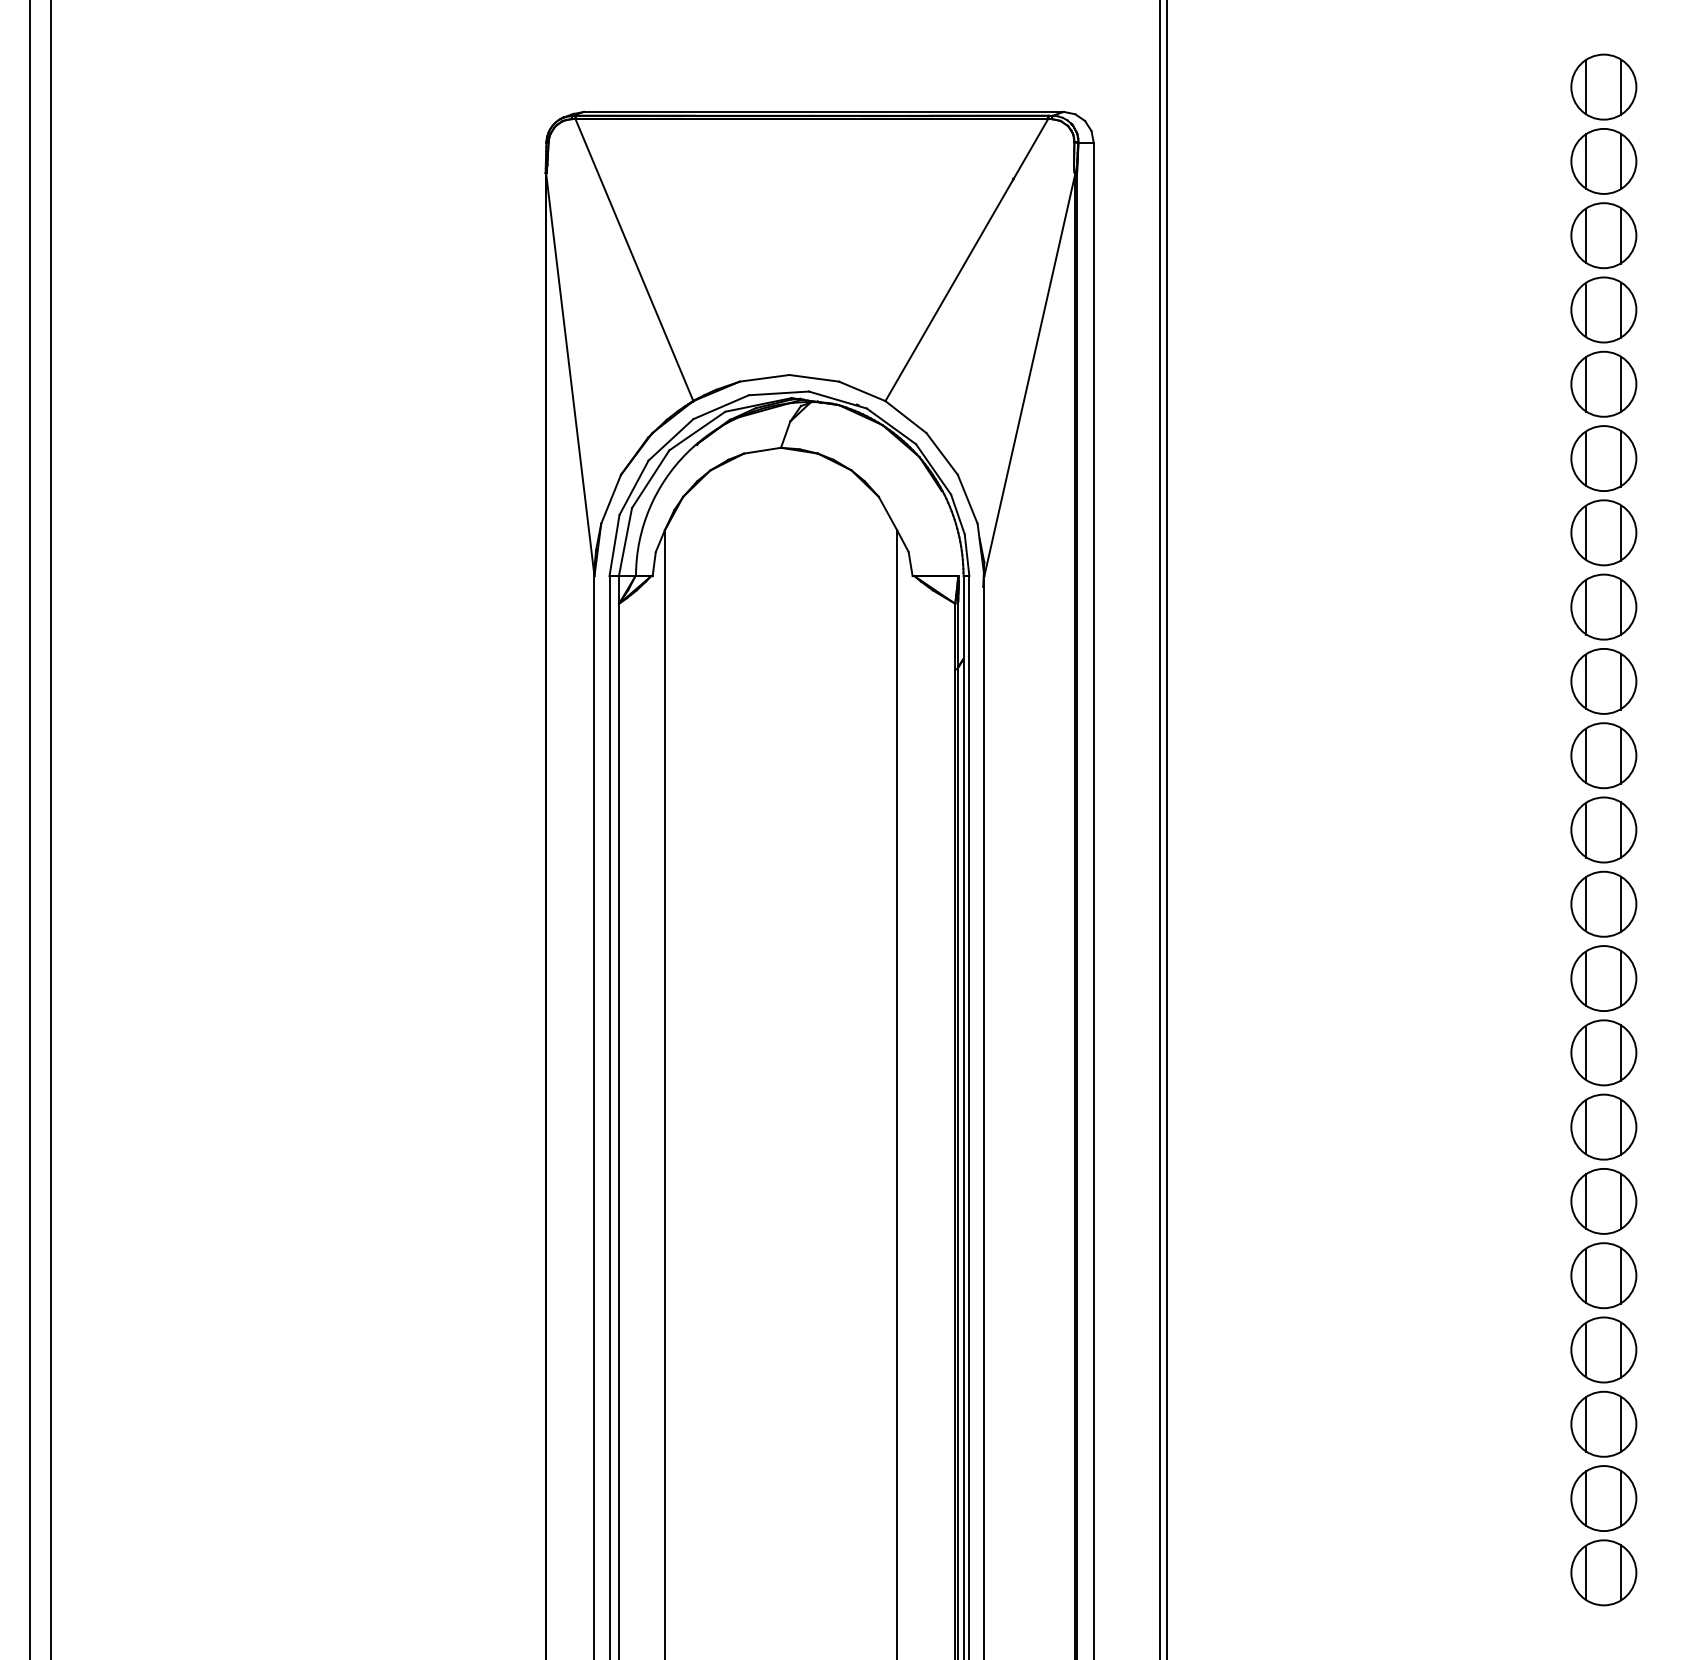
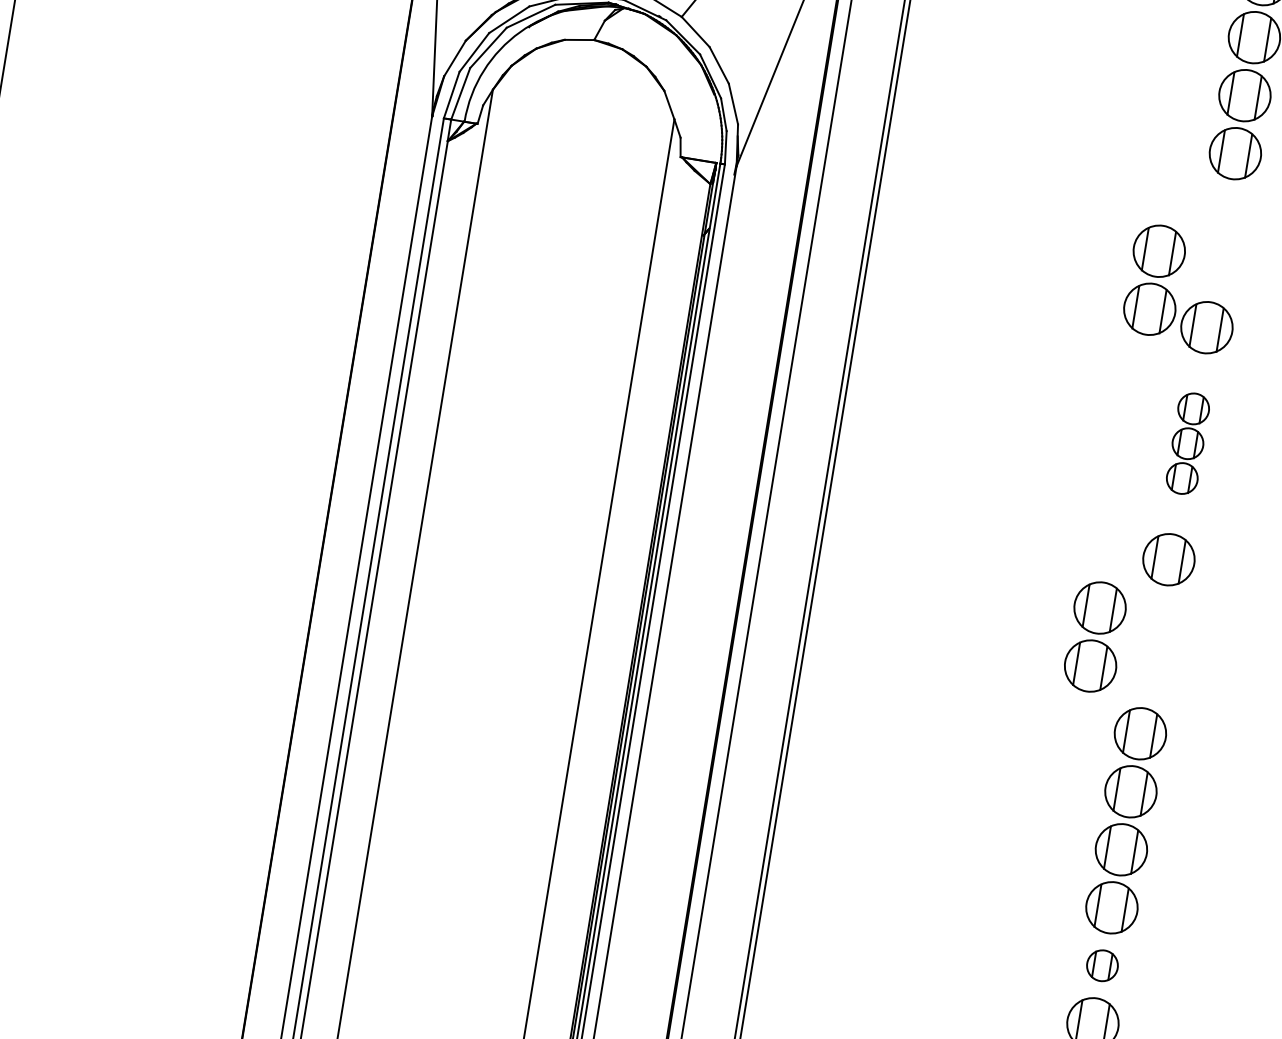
part: (1603, 569) -> (1154, 279), moved
part: (1603, 829) -> (1187, 443), size x0.6
part: (1603, 1089) -> (1095, 636), moved
part: (1603, 1498) -> (1102, 965), size x0.6

